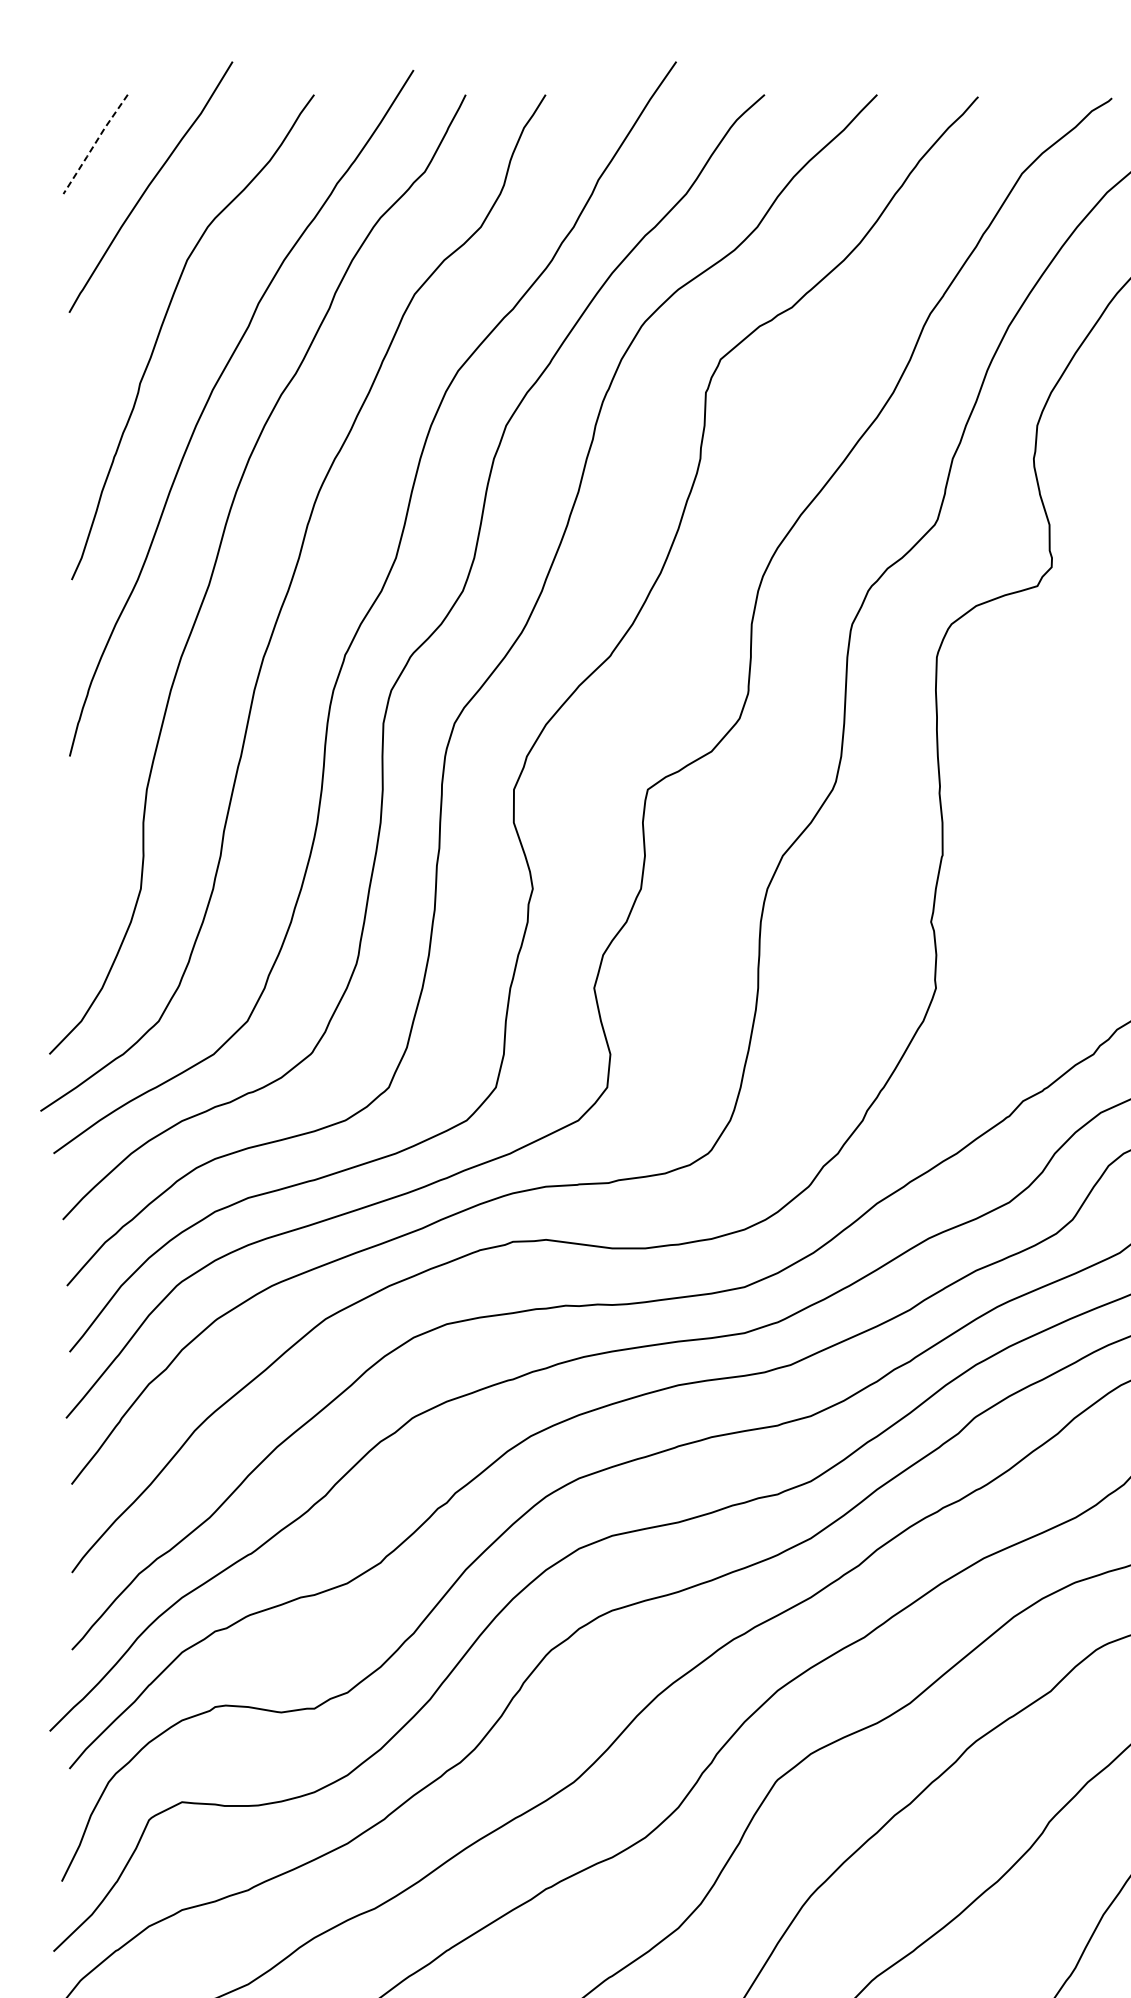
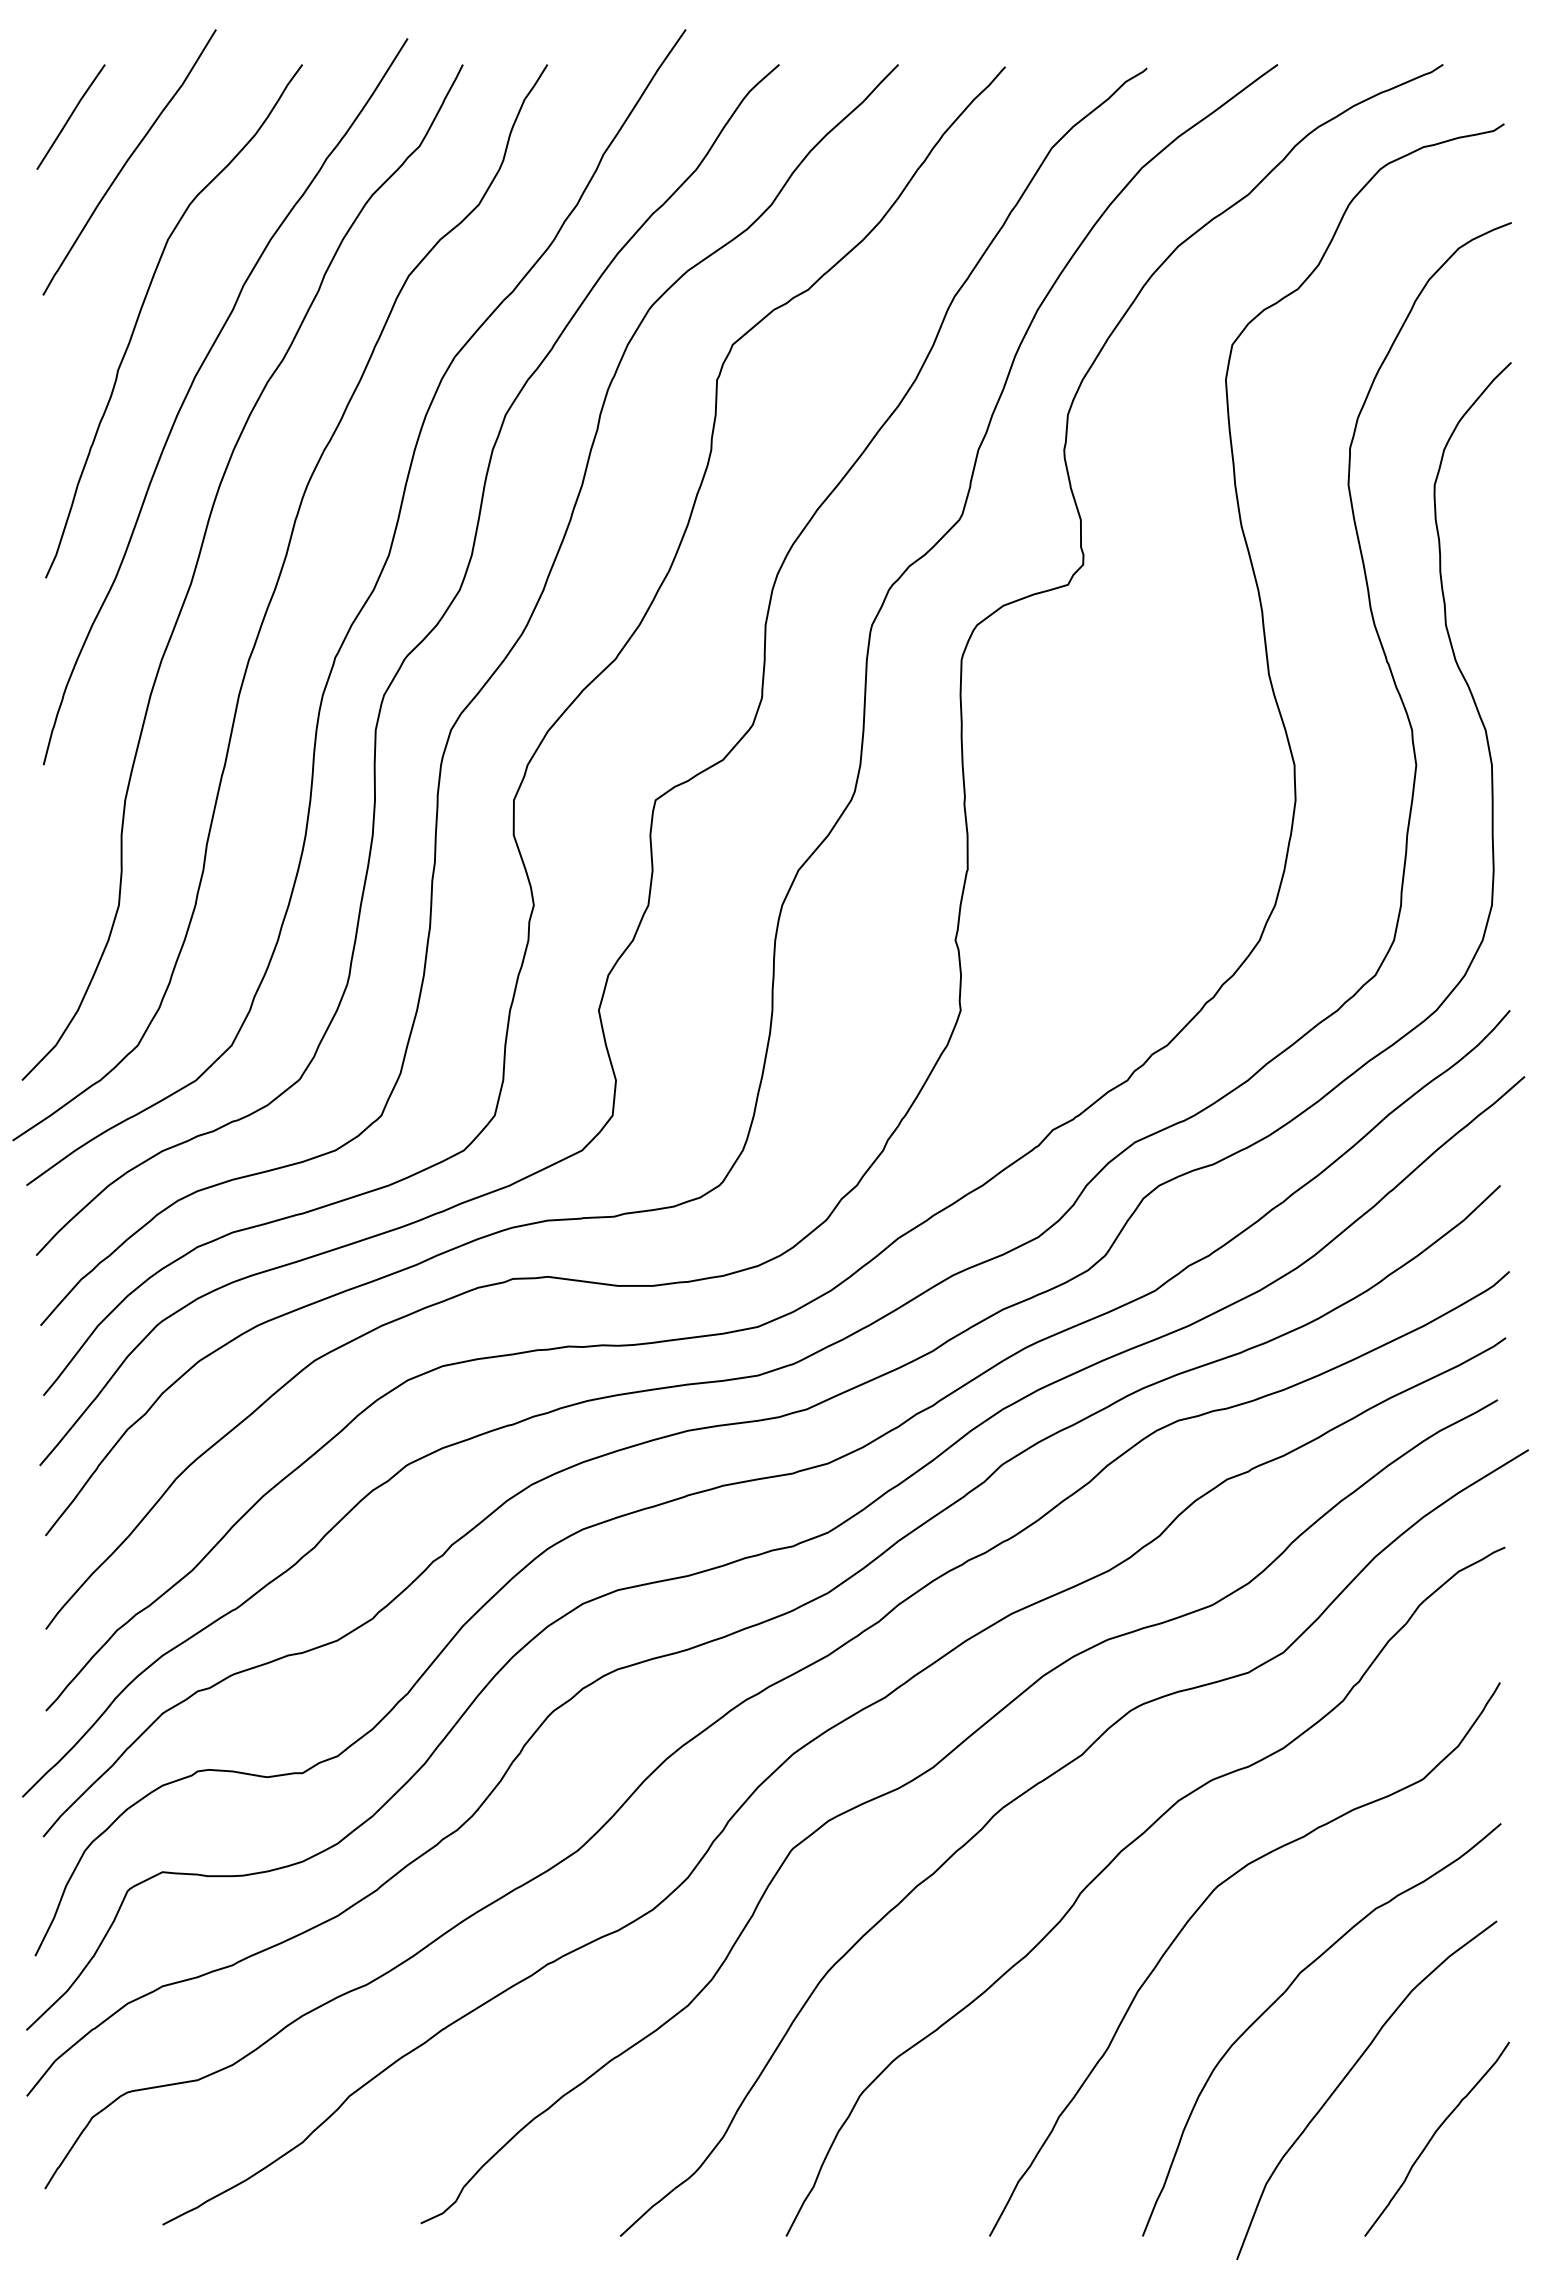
line: (95, 143) -> (70, 116), dashed -> solid

